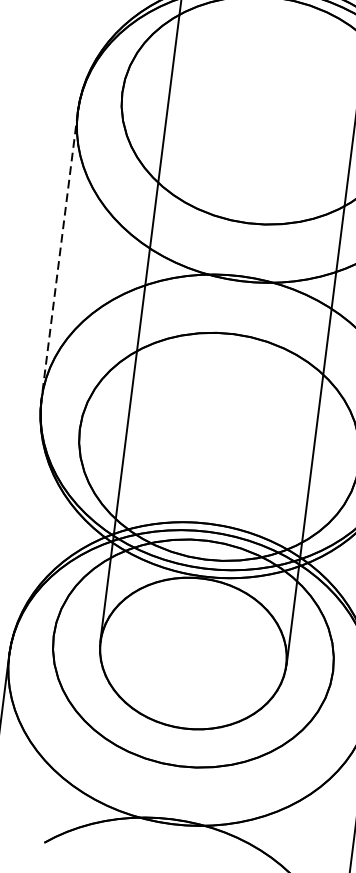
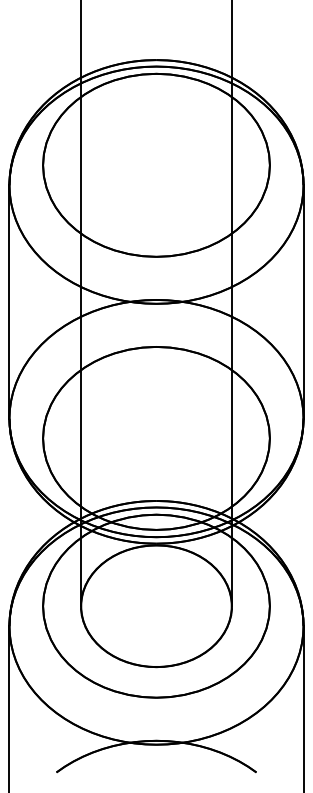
line: (59, 255) -> (9, 301), dashed -> solid

